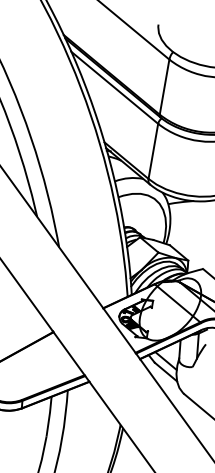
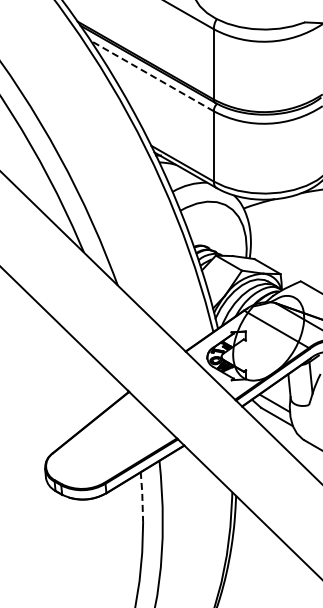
line: (115, 87) -> (152, 75), solid -> dashed
line: (49, 416) -> (142, 497), solid -> dashed

